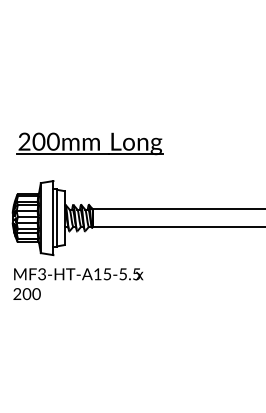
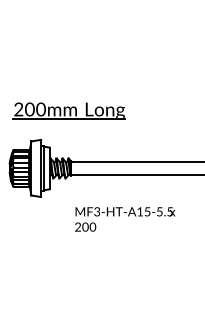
text: (78, 284) -> (125, 219), moved

